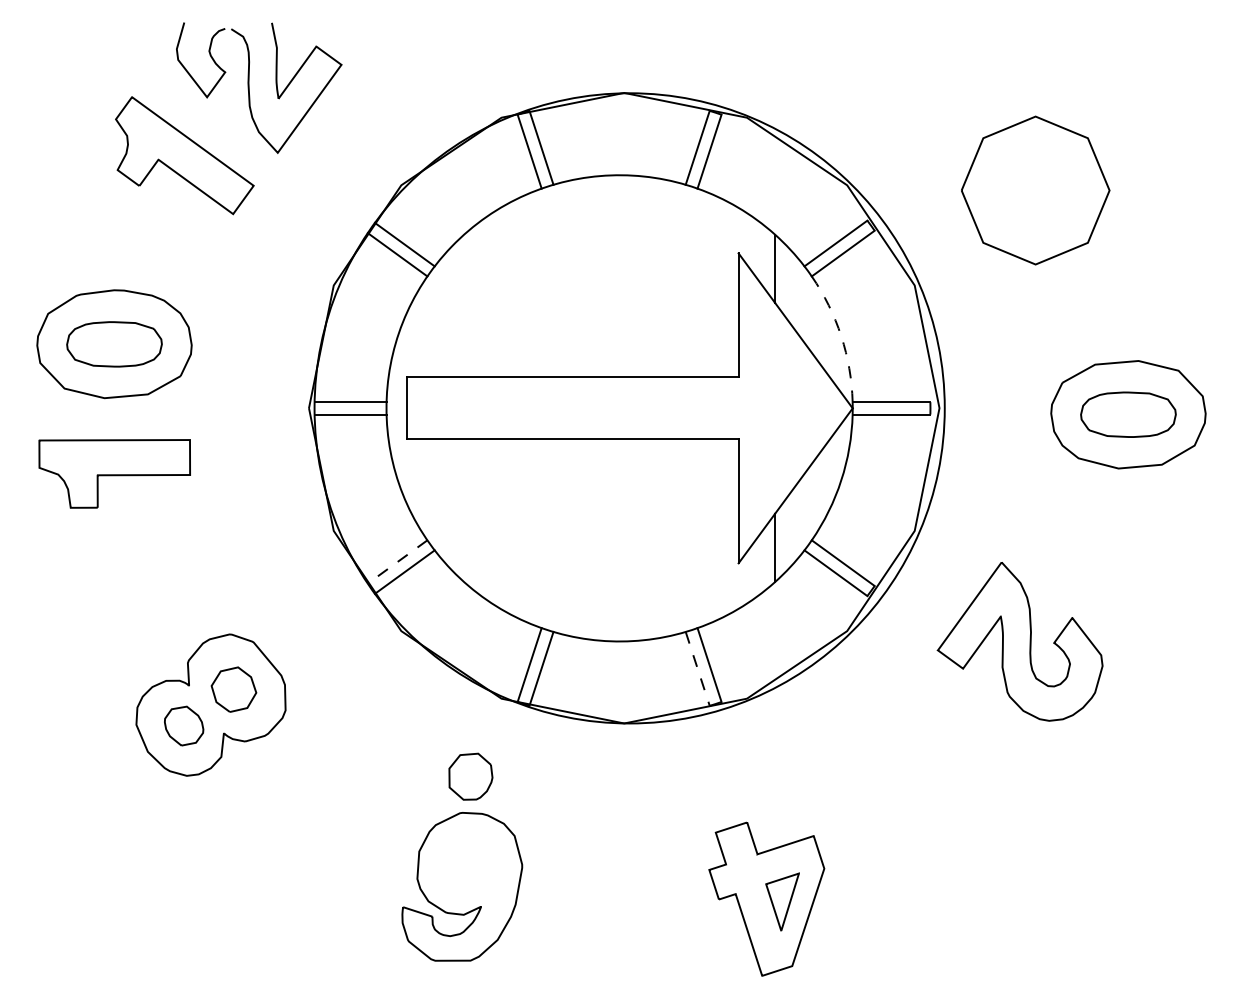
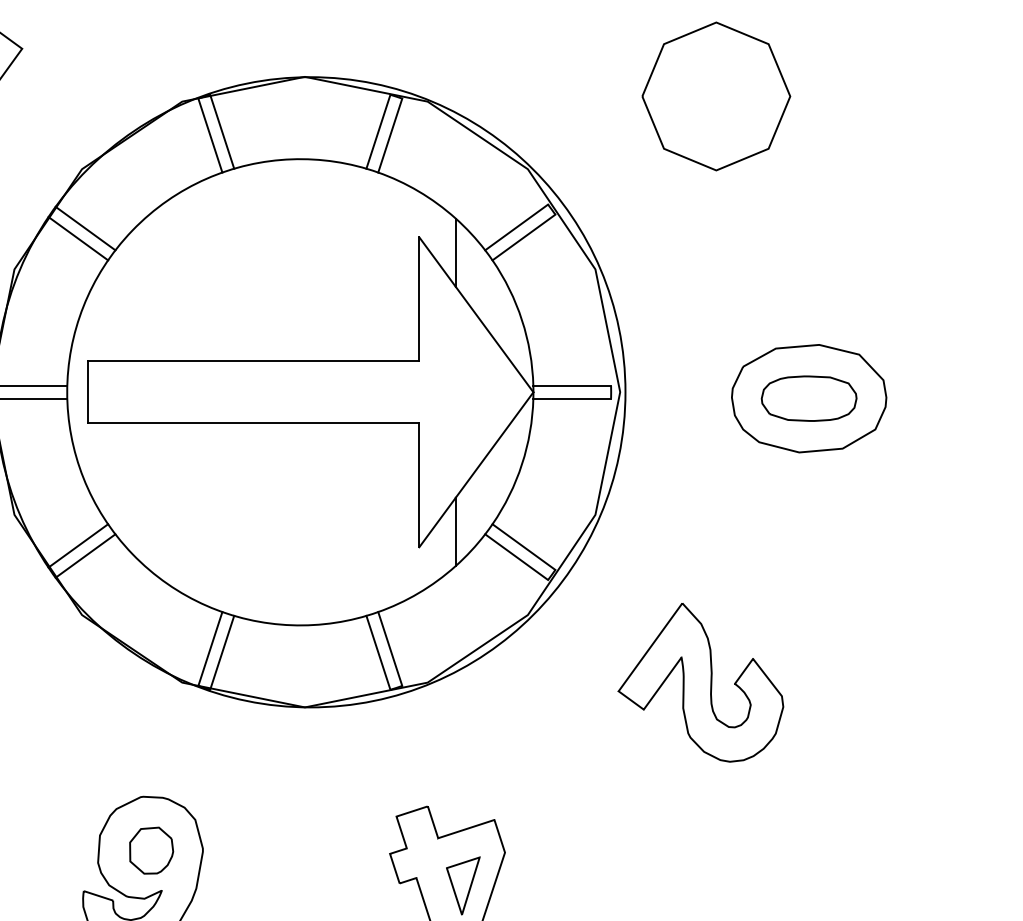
part: (1035, 190) -> (716, 96), moved
arc: (841, 336) -> (522, 320), dashed -> solid
line: (397, 561) -> (78, 545), dashed -> solid
part: (1019, 641) -> (700, 682), moved
line: (697, 668) -> (378, 652), dashed -> solid
part: (470, 776) -> (151, 850), moved

